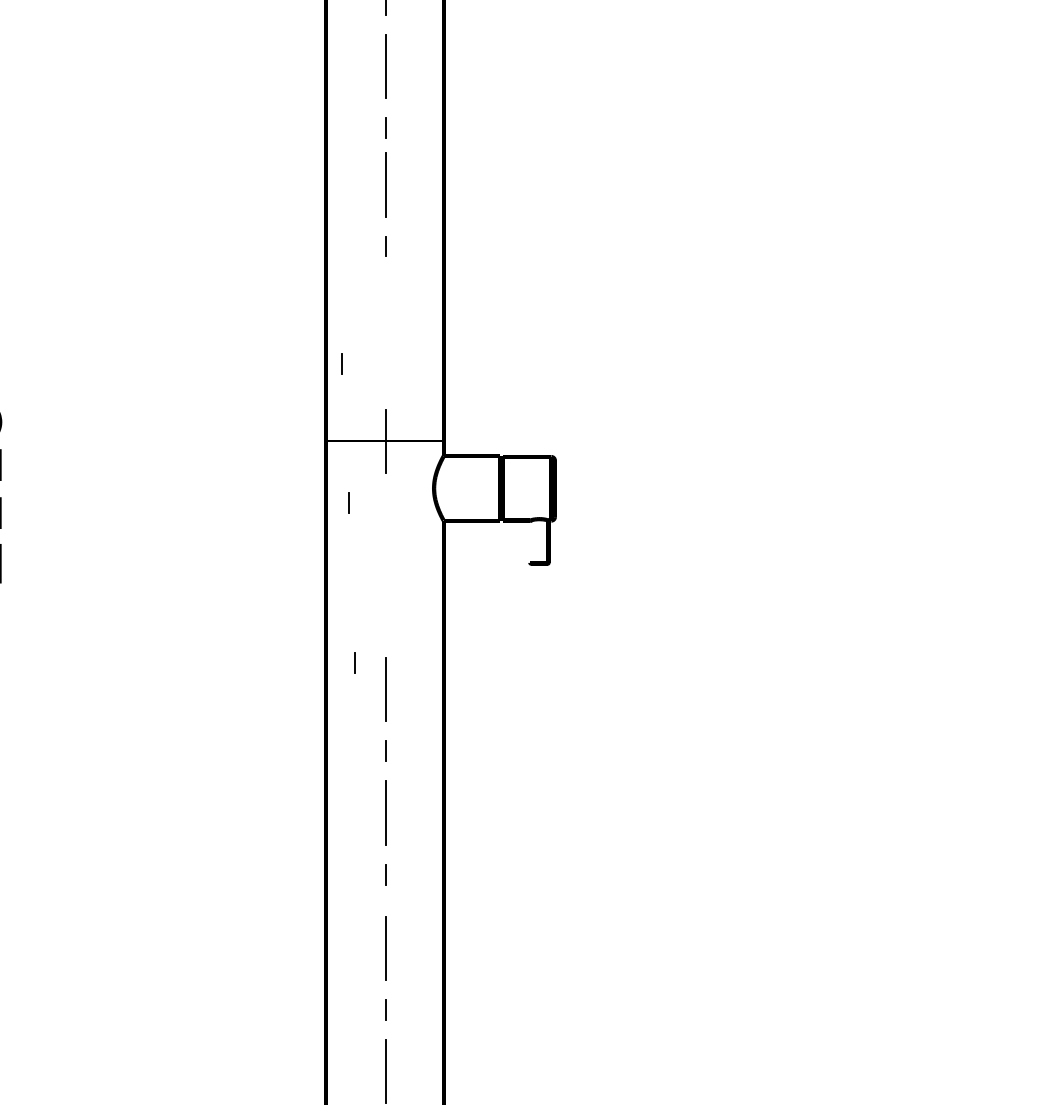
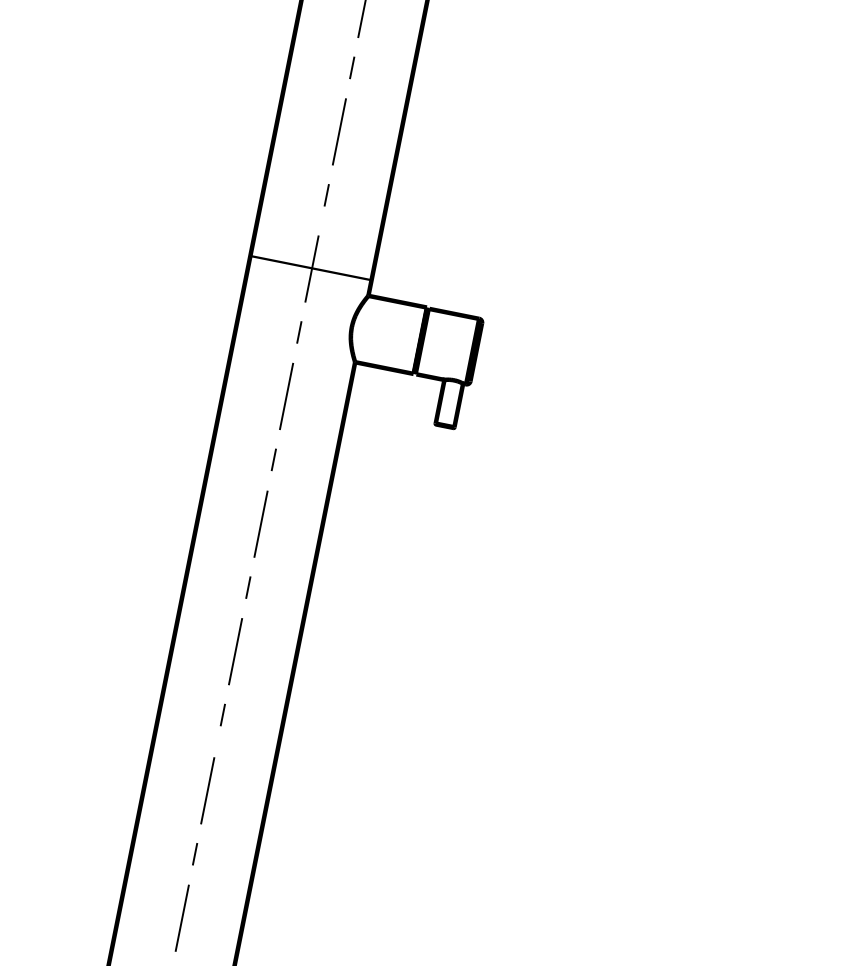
line: (386, 308) -> (339, 131), added
line: (341, 363) -> (326, 194), moved
line: (348, 502) -> (298, 331), moved
fill: (530, 541) -> (440, 401), added
line: (386, 565) -> (286, 396), added
line: (354, 662) -> (273, 459), moved

